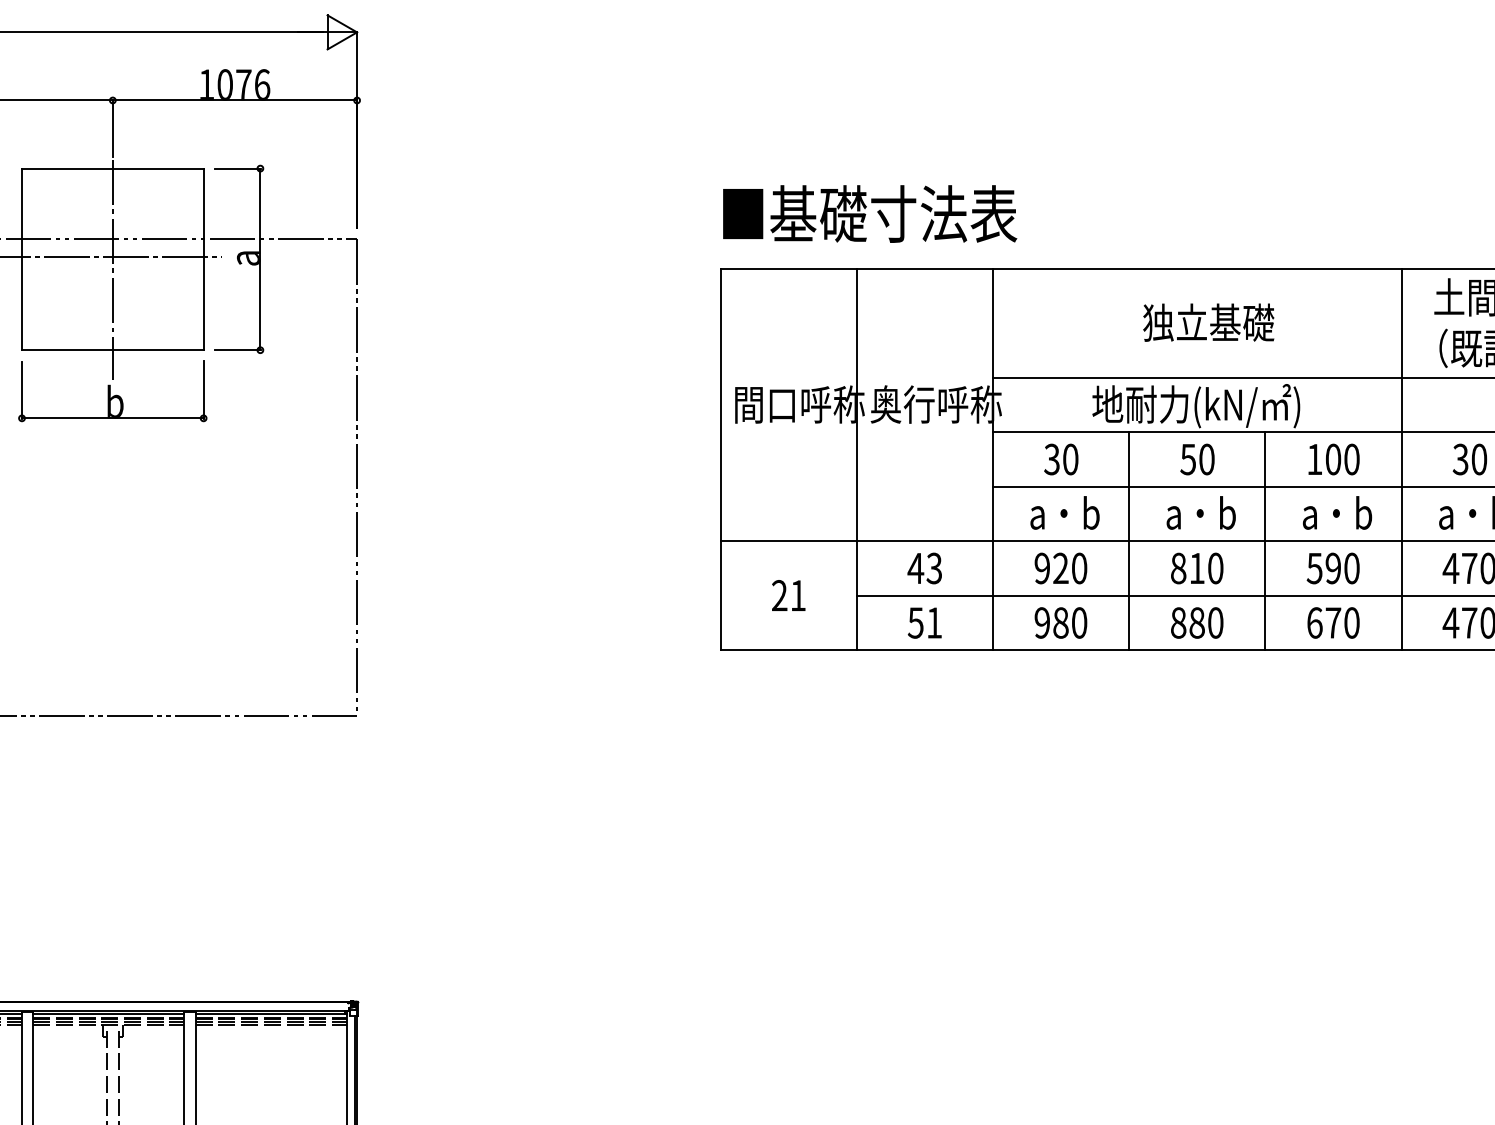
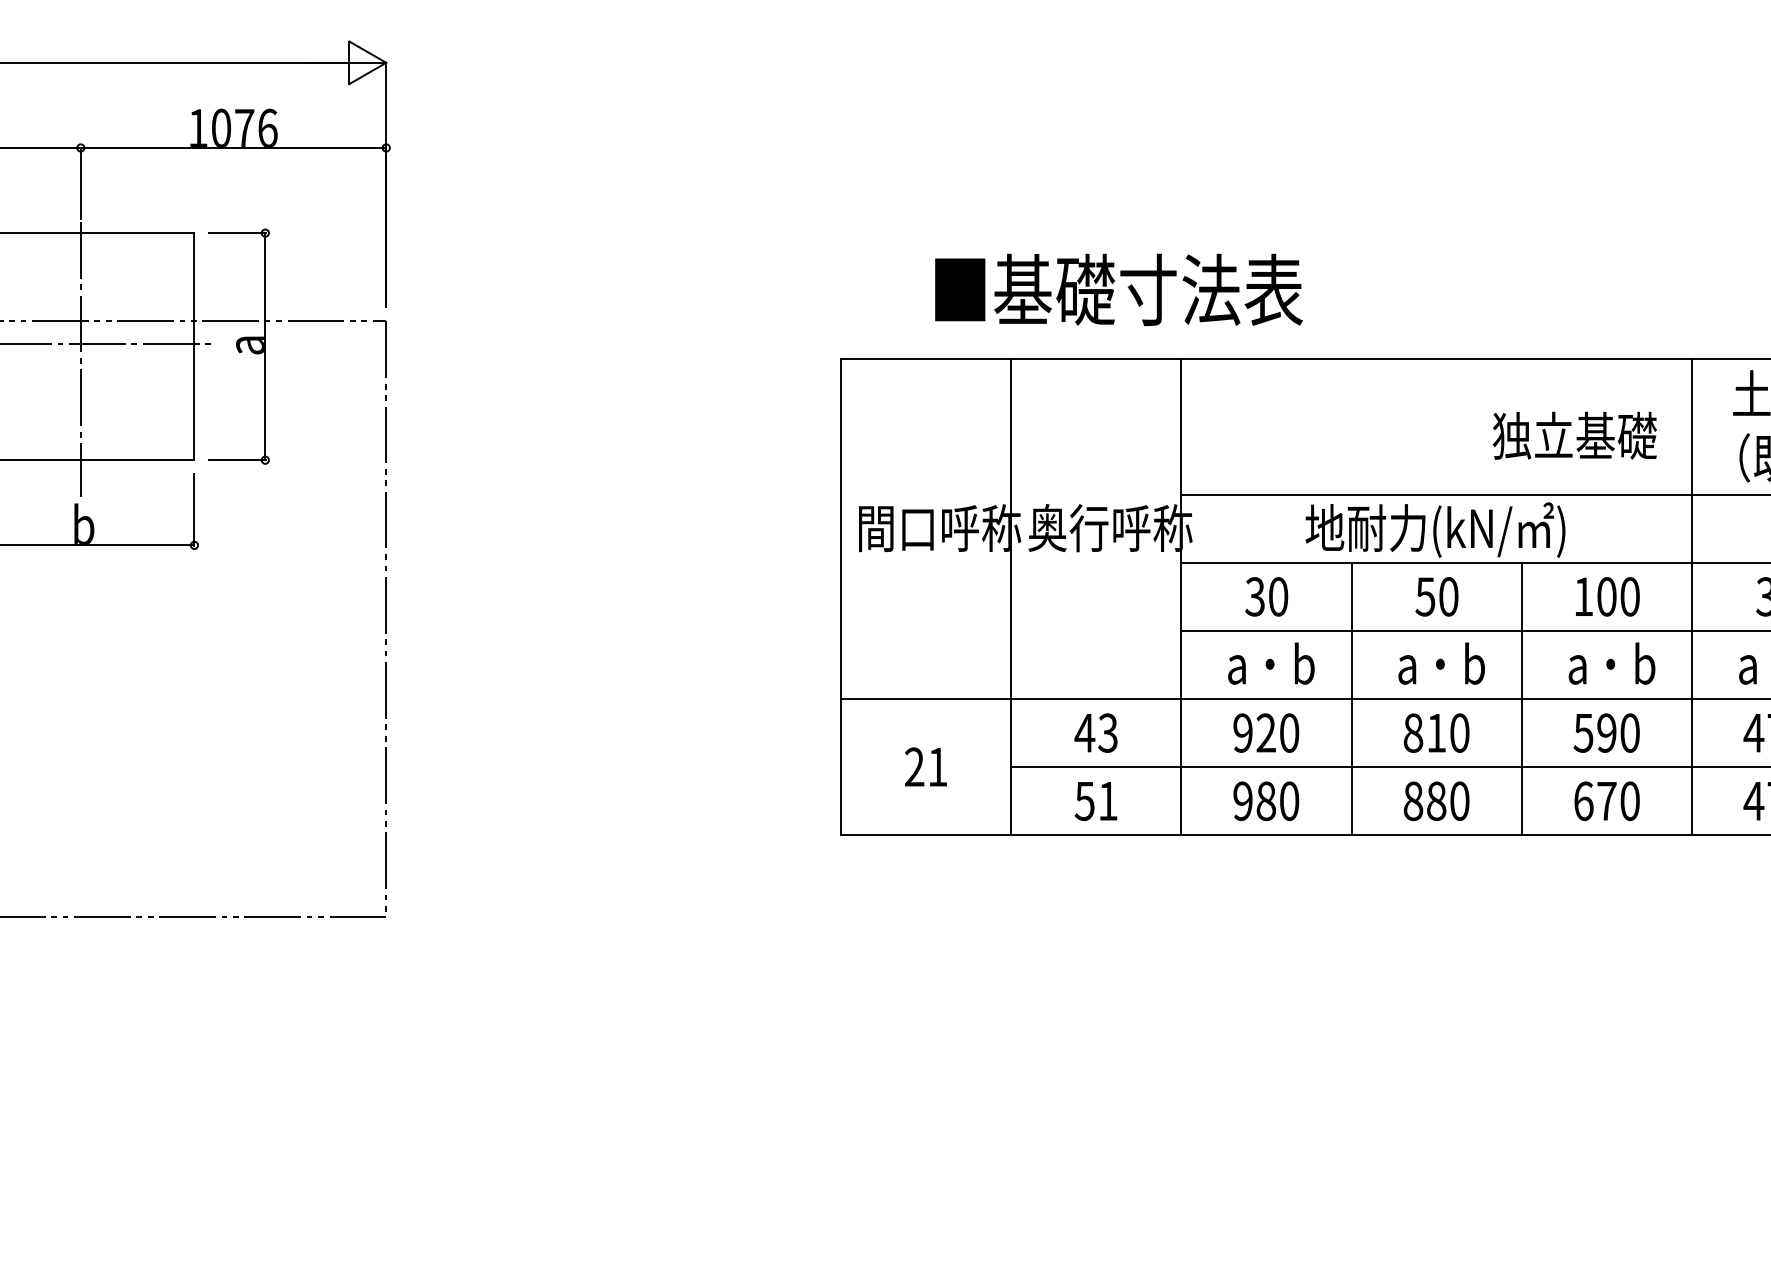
text: (870, 213) -> (1119, 289), moved
text: (1208, 322) -> (1574, 435), moved

